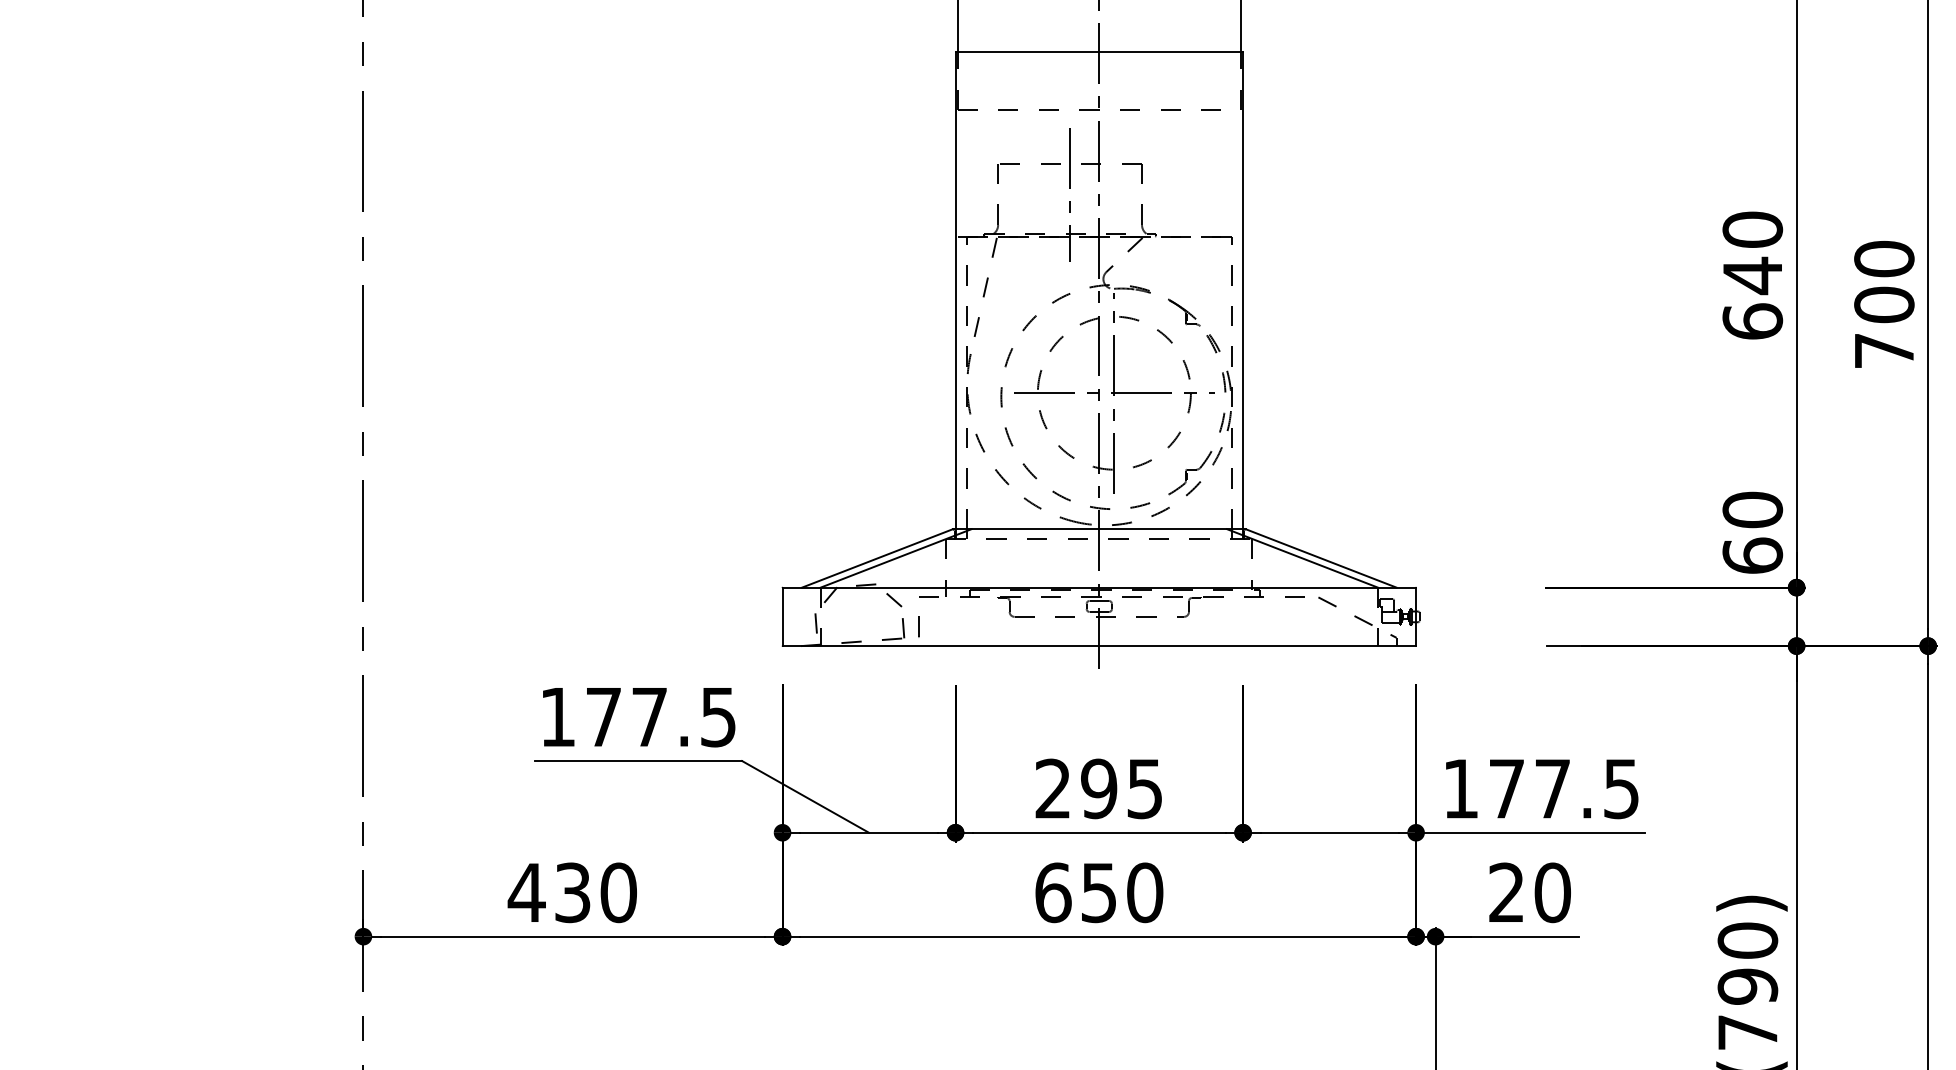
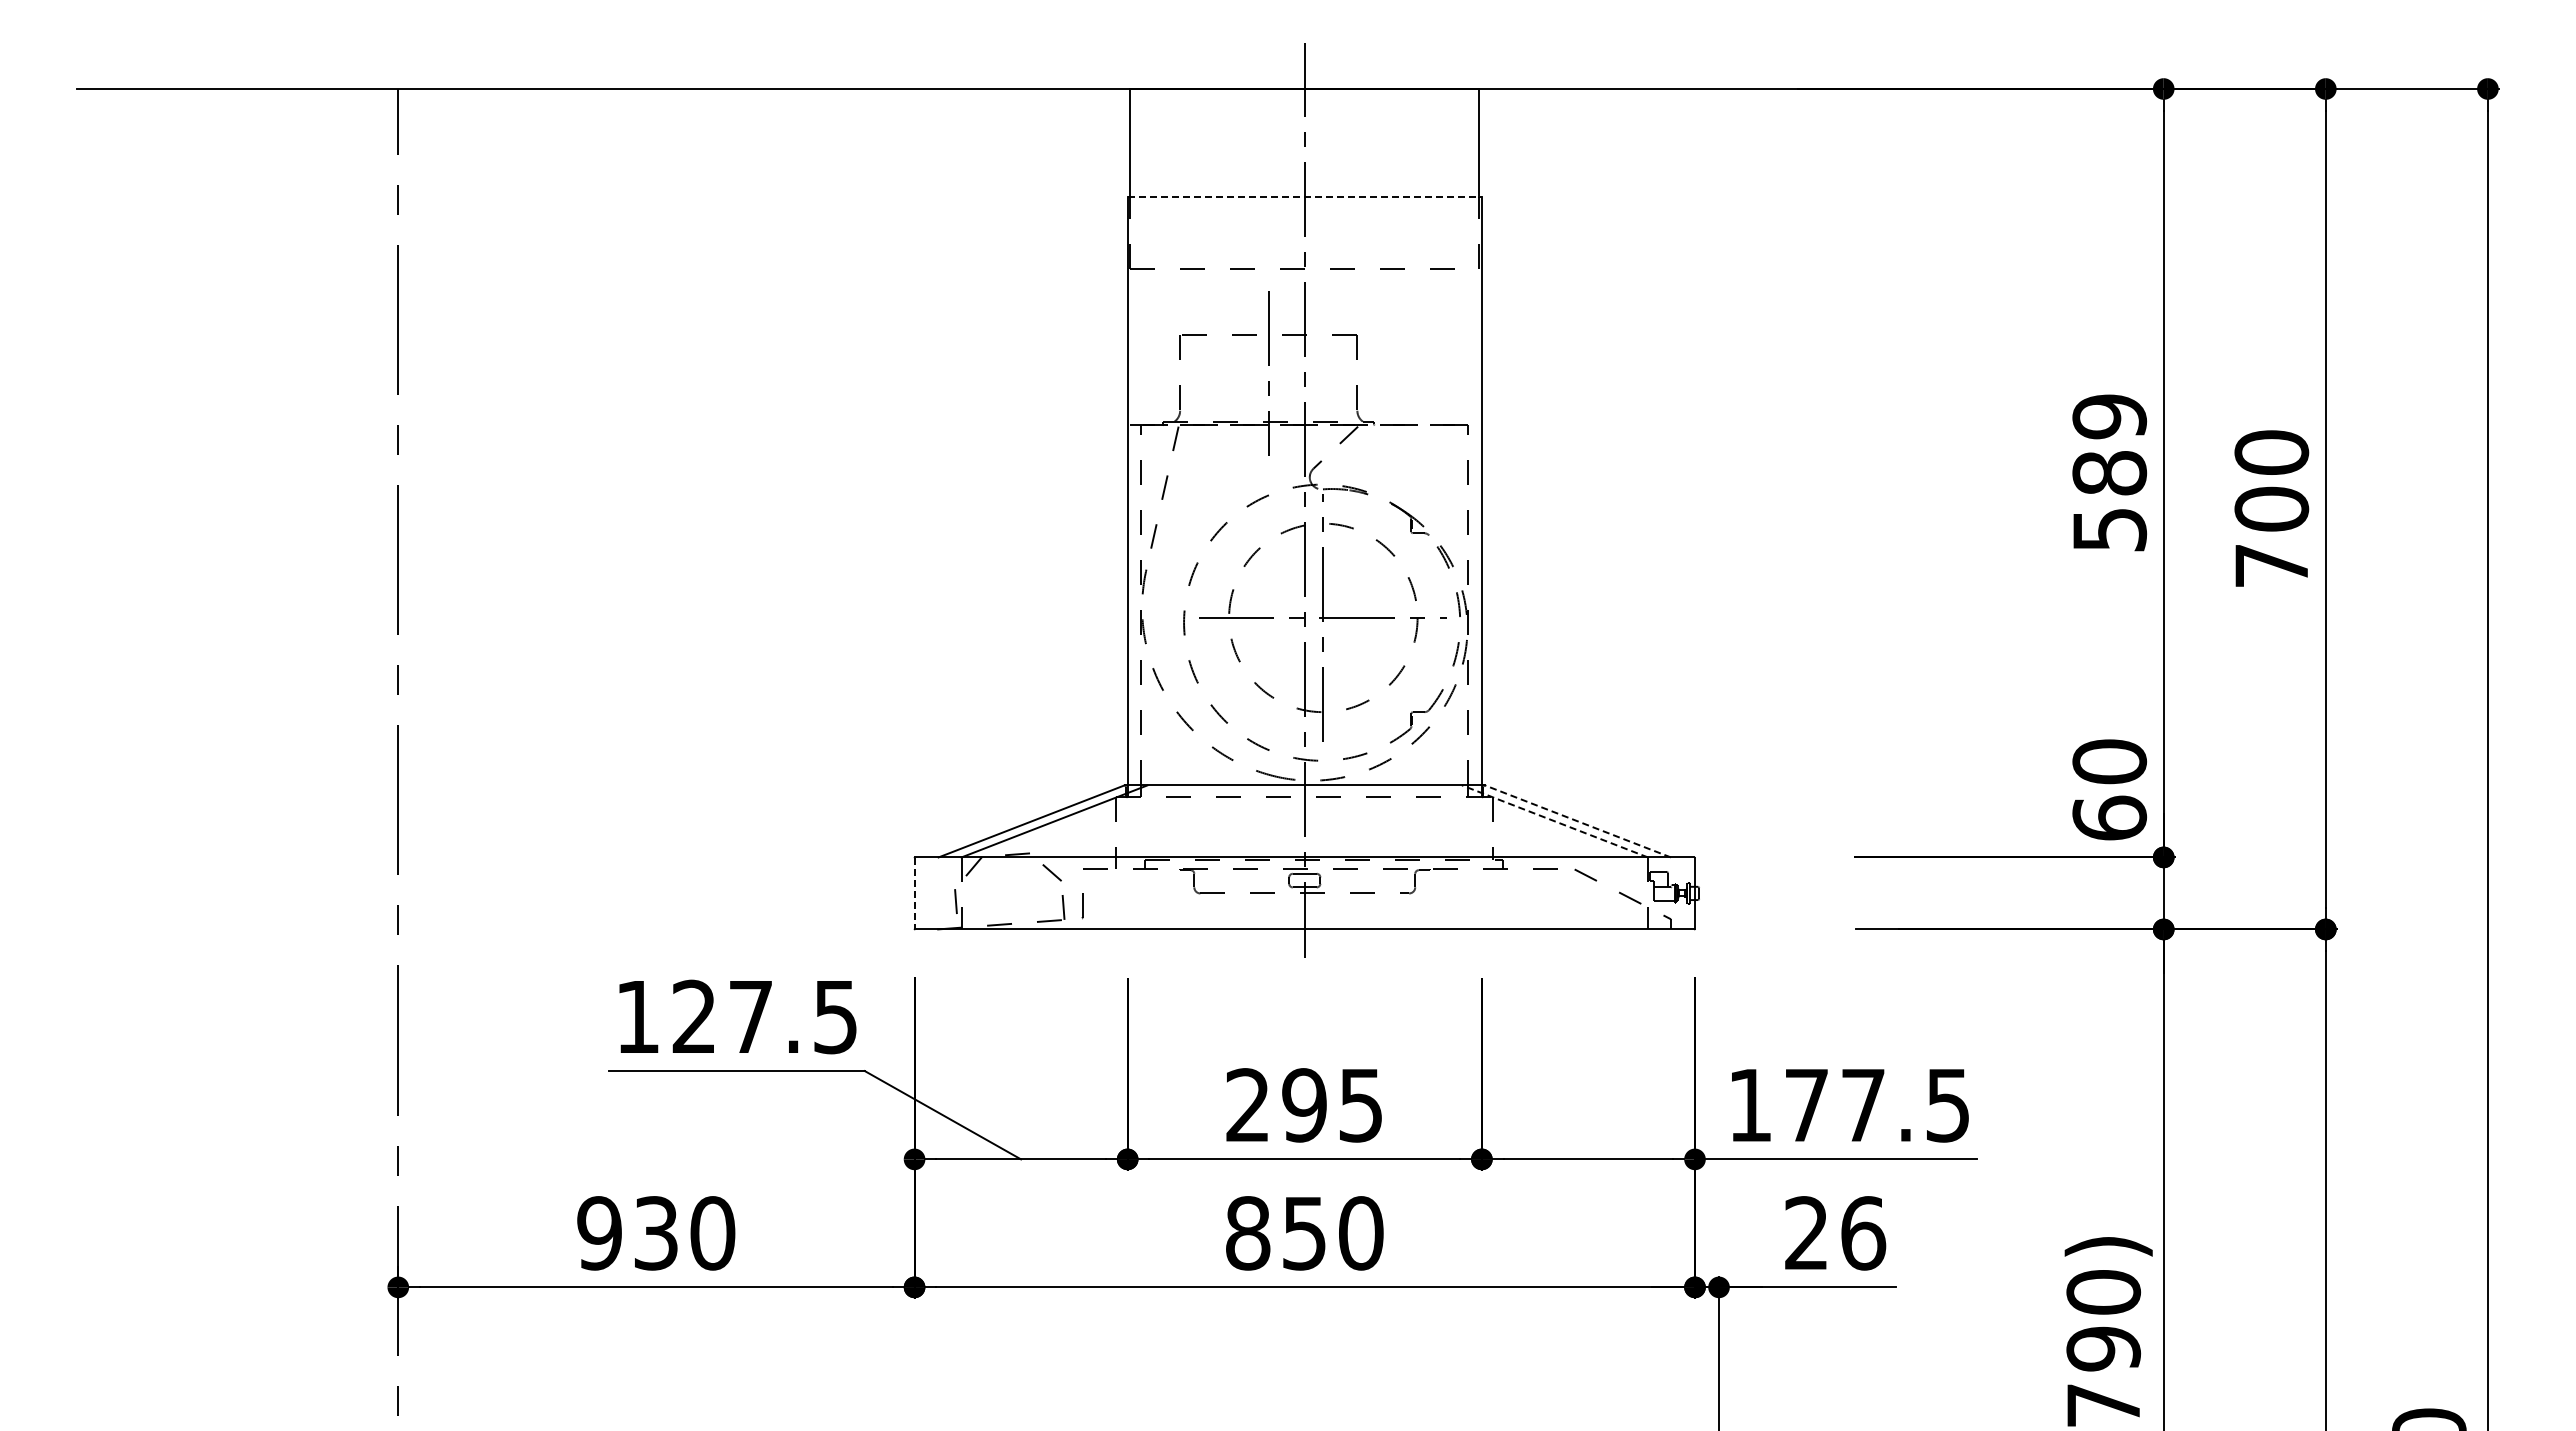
line: (1099, 51) -> (1305, 197), solid -> dashed
text: (1752, 275) -> (2109, 472), 640 -> 589
line: (1302, 558) -> (1555, 821), solid -> dashed
line: (1320, 558) -> (1577, 821), solid -> dashed
line: (782, 616) -> (914, 893), solid -> dashed
text: (603, 715) -> (693, 1015), 177.5 -> 127.5
text: (526, 892) -> (599, 1233), 430 -> 930
text: (1053, 892) -> (1248, 1233), 650 -> 850
text: (1552, 892) -> (1863, 1233), 20 -> 26

